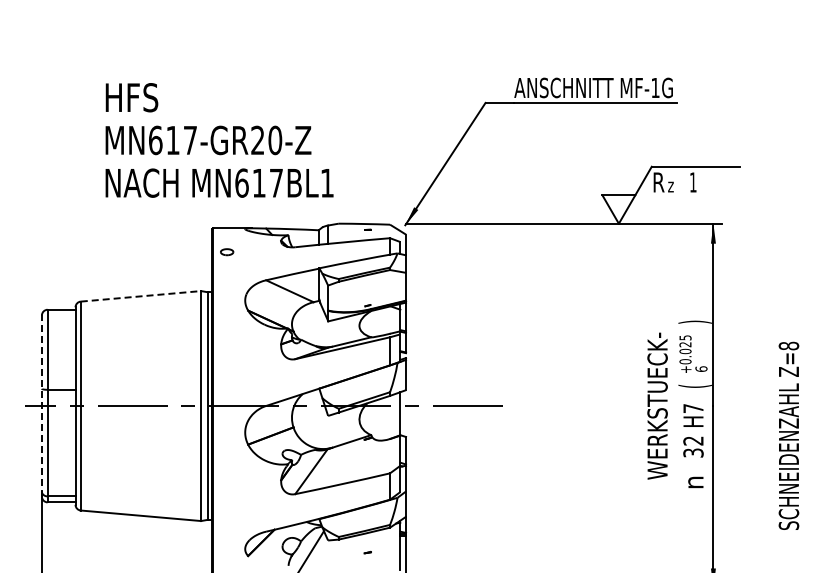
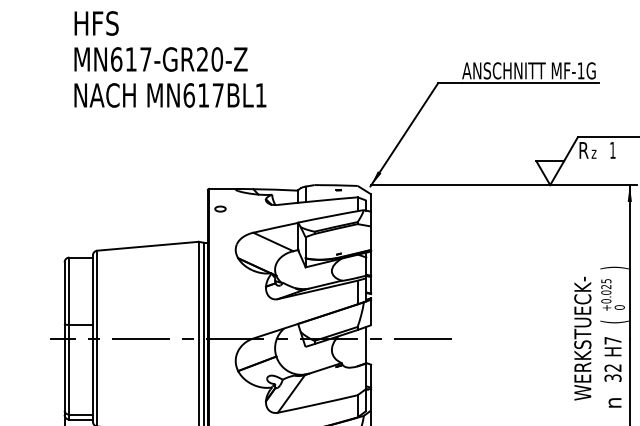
text: (219, 140) -> (170, 59), moved
line: (141, 296) -> (148, 246), dashed -> solid
text: (701, 368) -> (619, 306), 6 -> 0
line: (41, 406) -> (64, 338), dashed -> solid

